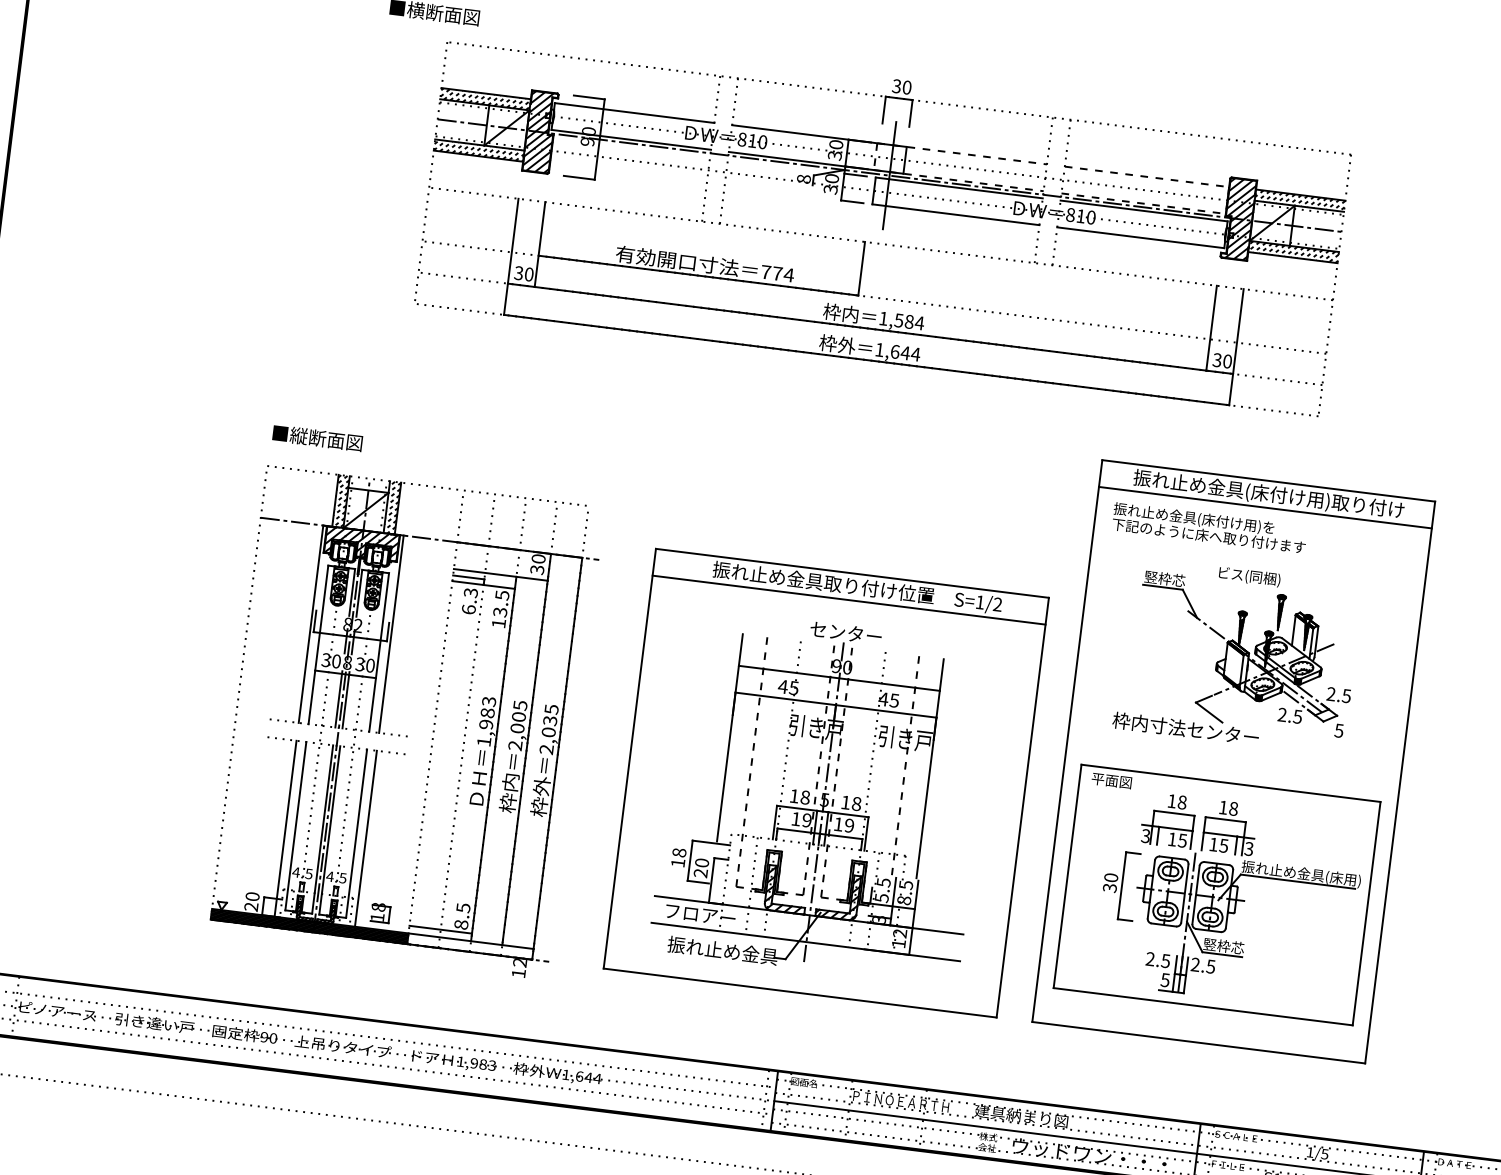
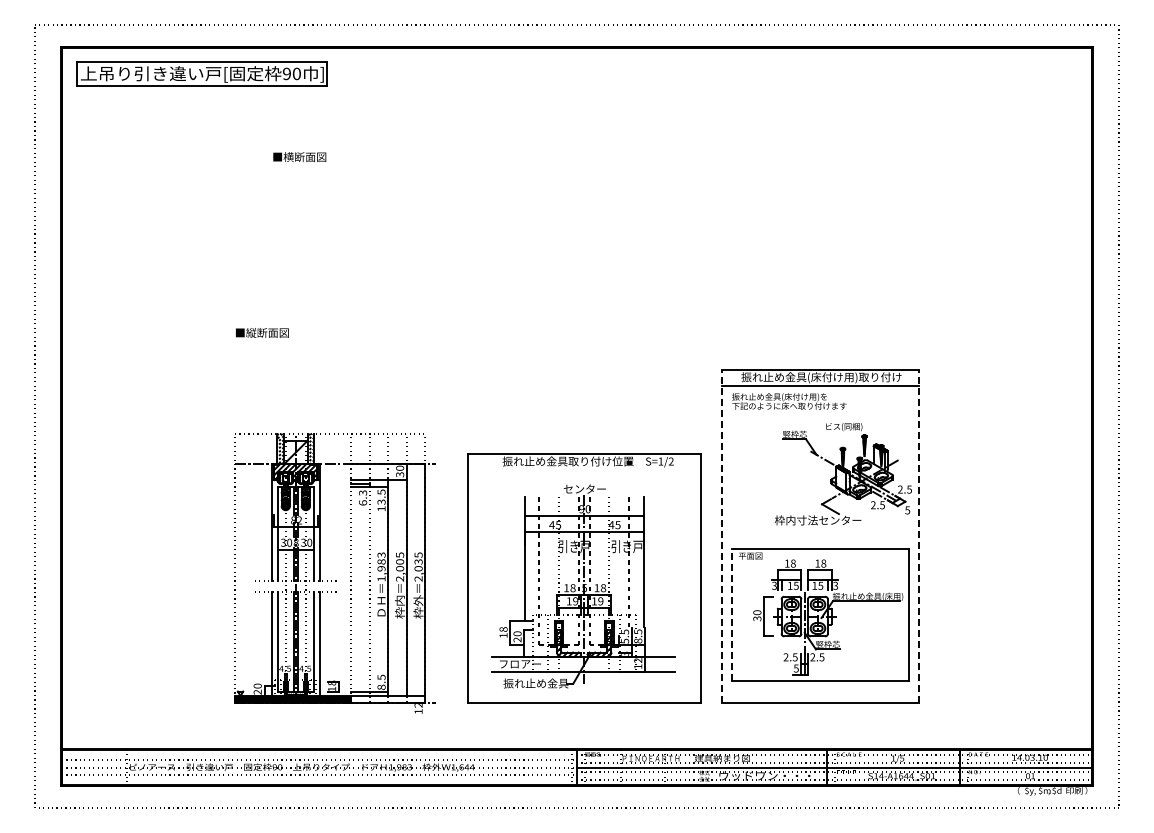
part: (883, 220) -> (576, 245), removed
text: (317, 437) -> (262, 332), moved
line: (847, 599) -> (583, 469), removed
part: (1238, 656) -> (843, 474), moved
line: (1066, 739) -> (721, 535), solid -> dashed
line: (1401, 781) -> (919, 535), solid -> dashed
line: (1067, 875) -> (731, 614), solid -> dashed

